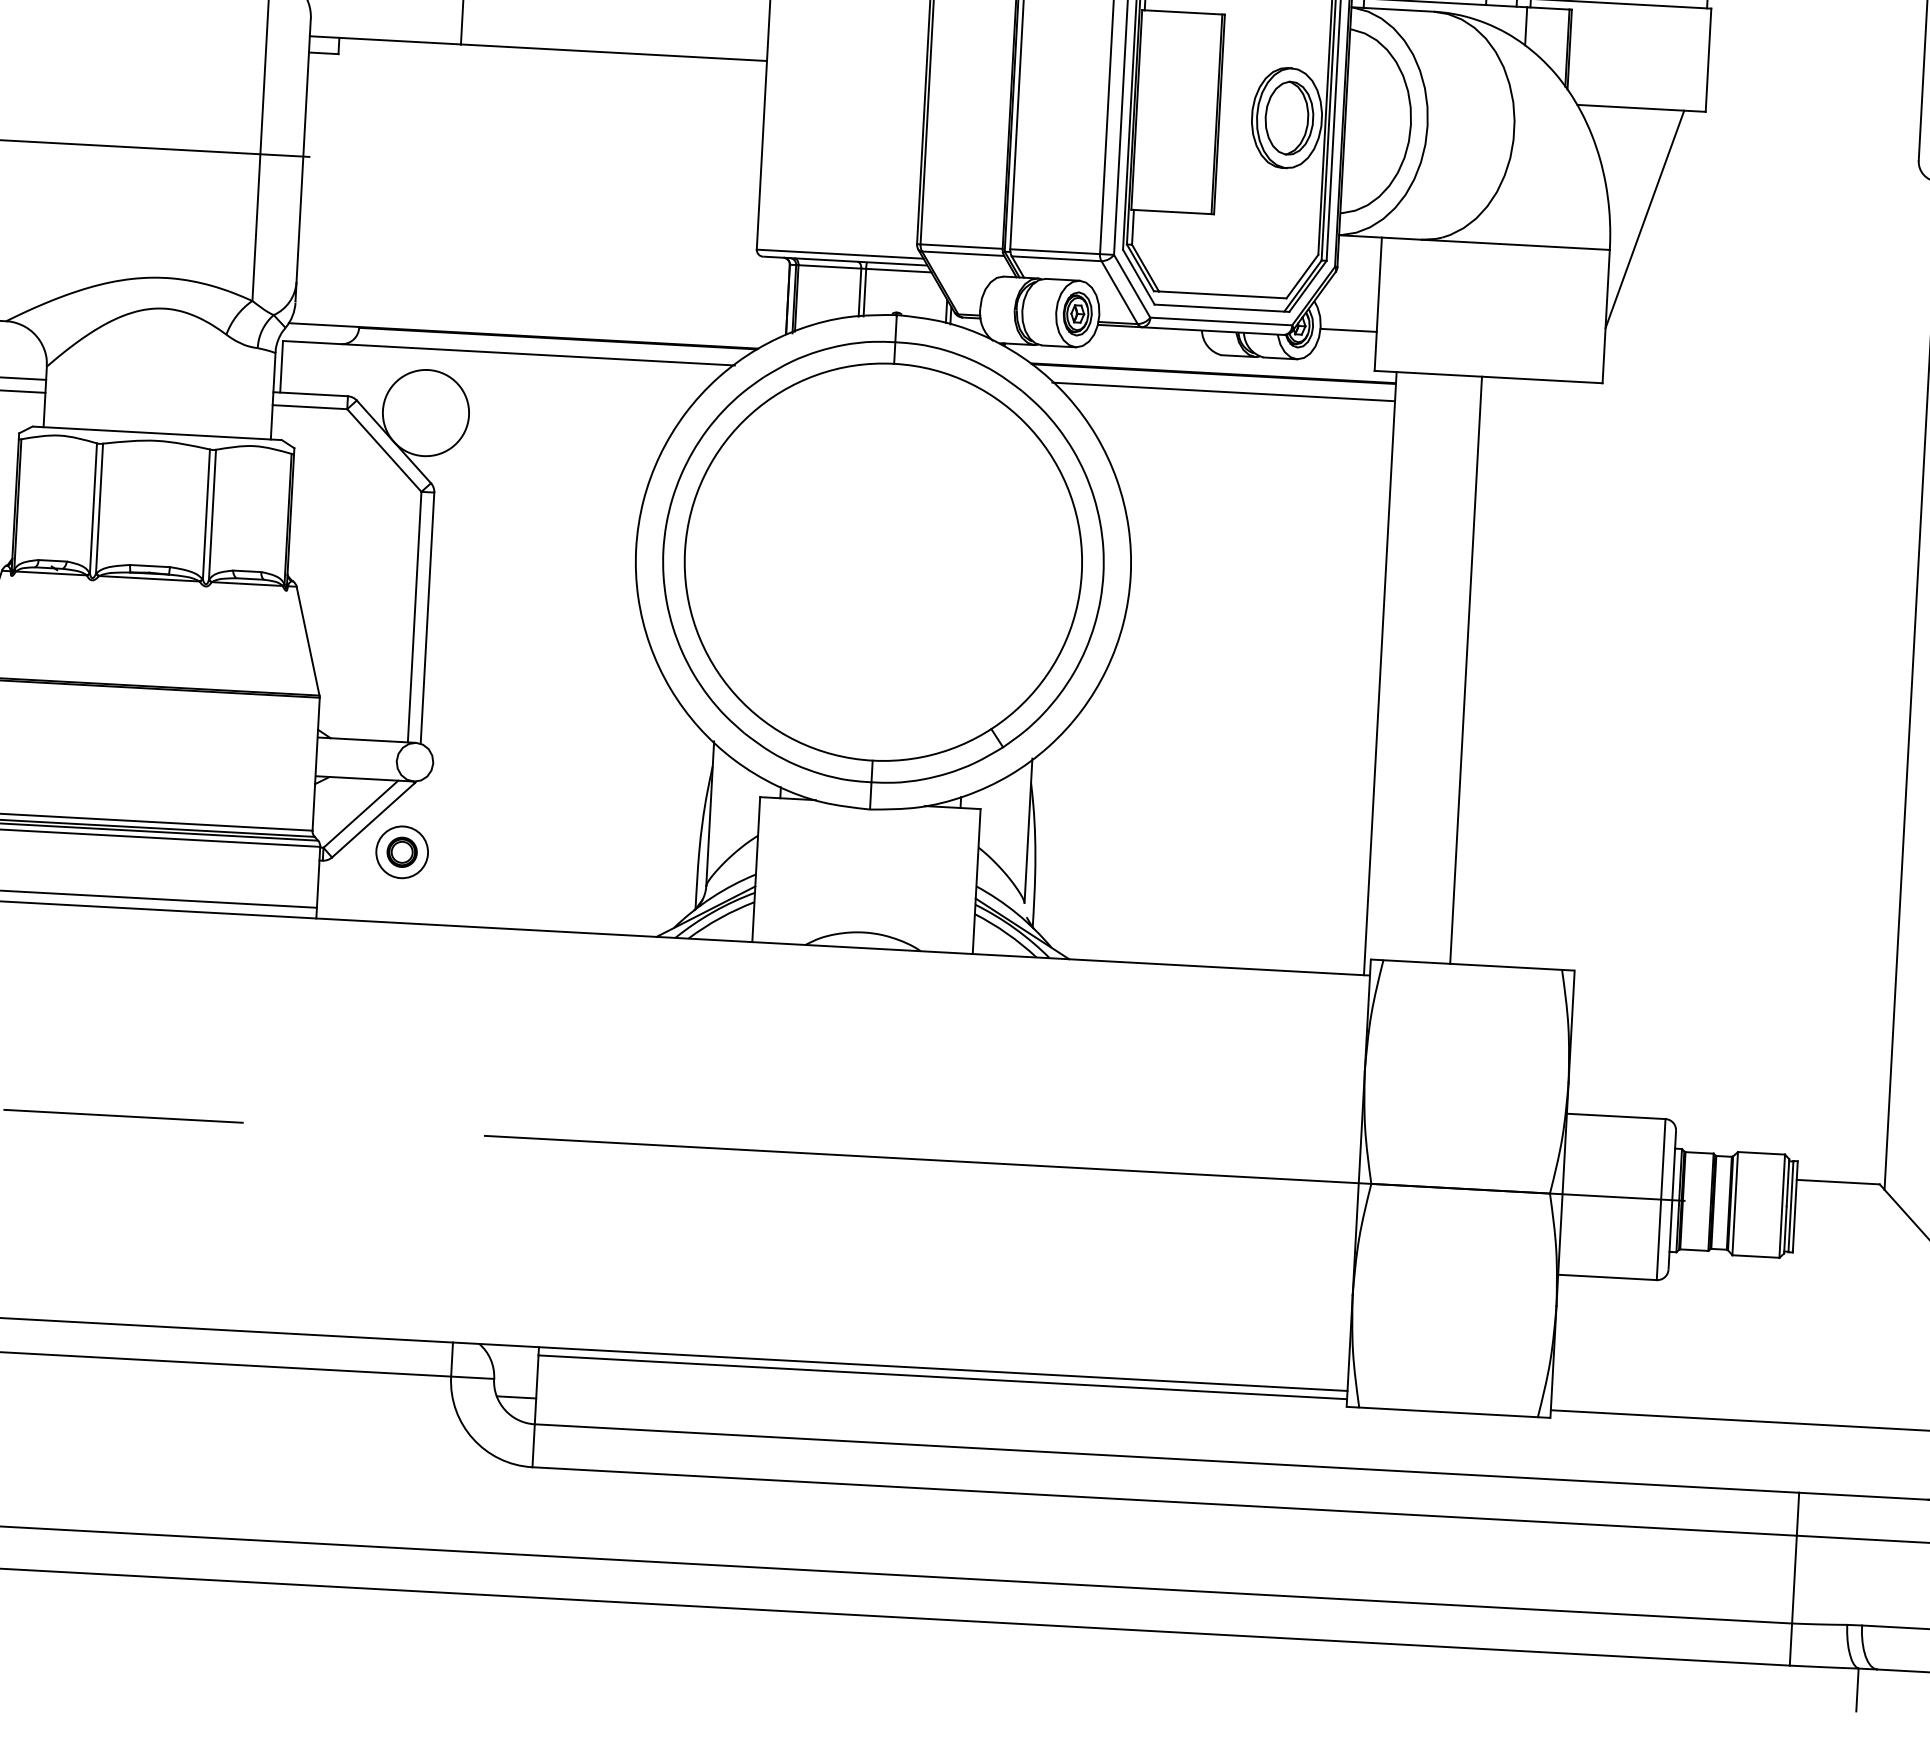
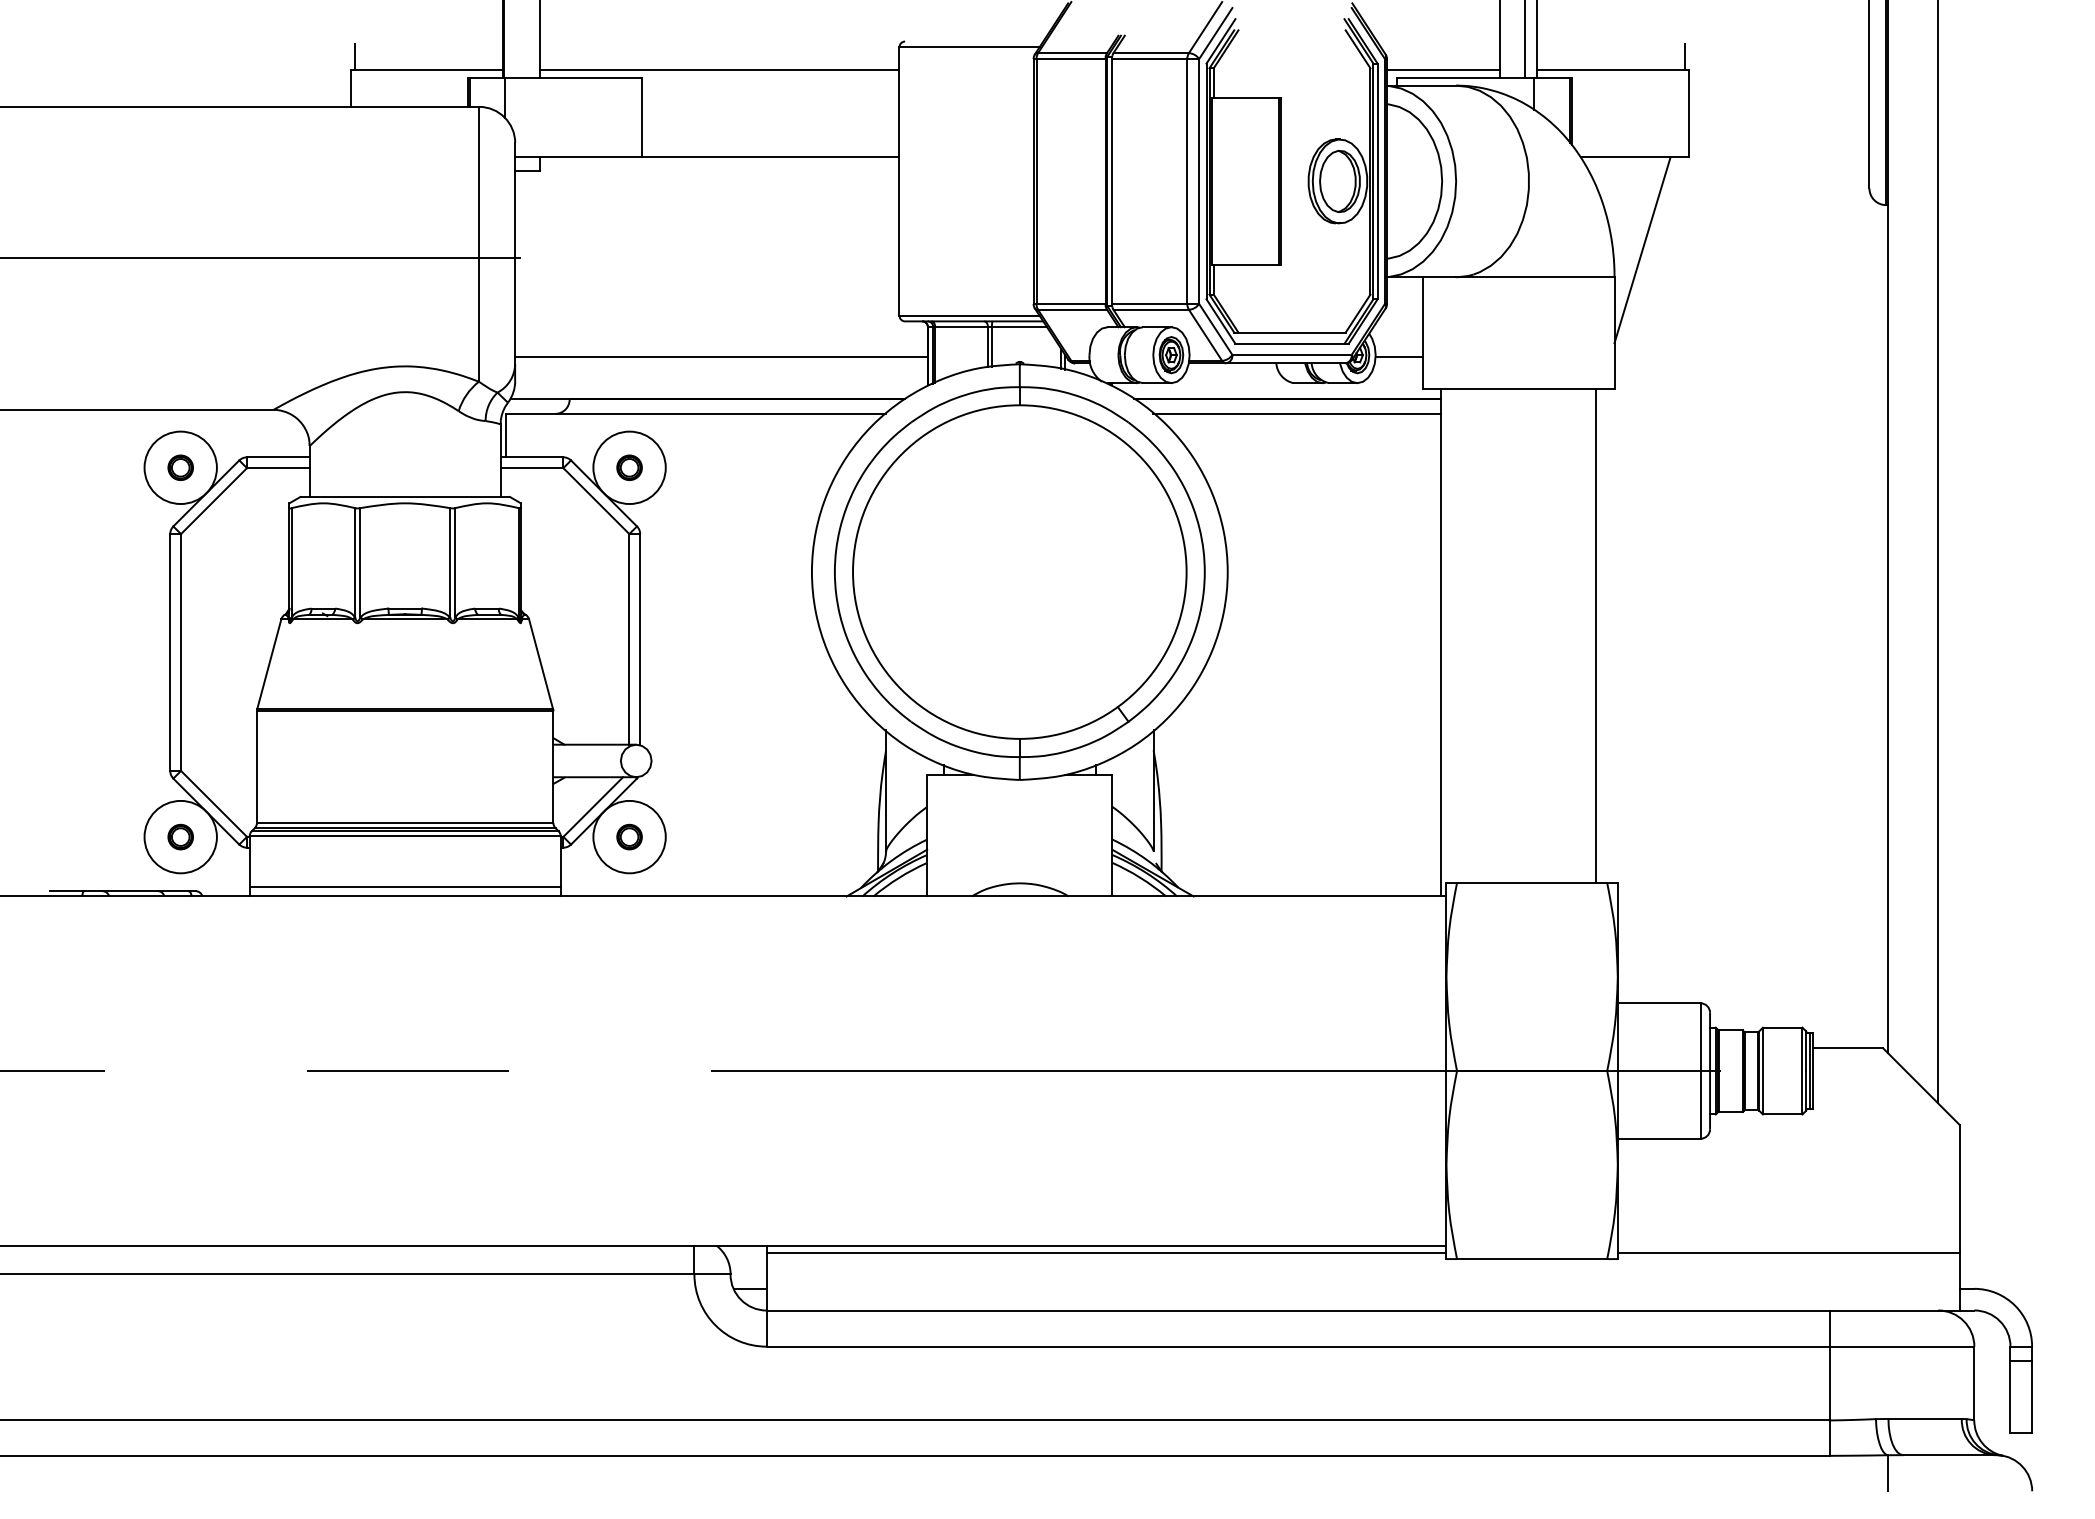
line: (542, 286) -> (721, 356), added
part: (425, 412) -> (629, 467), added
line: (1466, 670) -> (1596, 636), moved
circle: (402, 851) -> (629, 836), size x1.67

